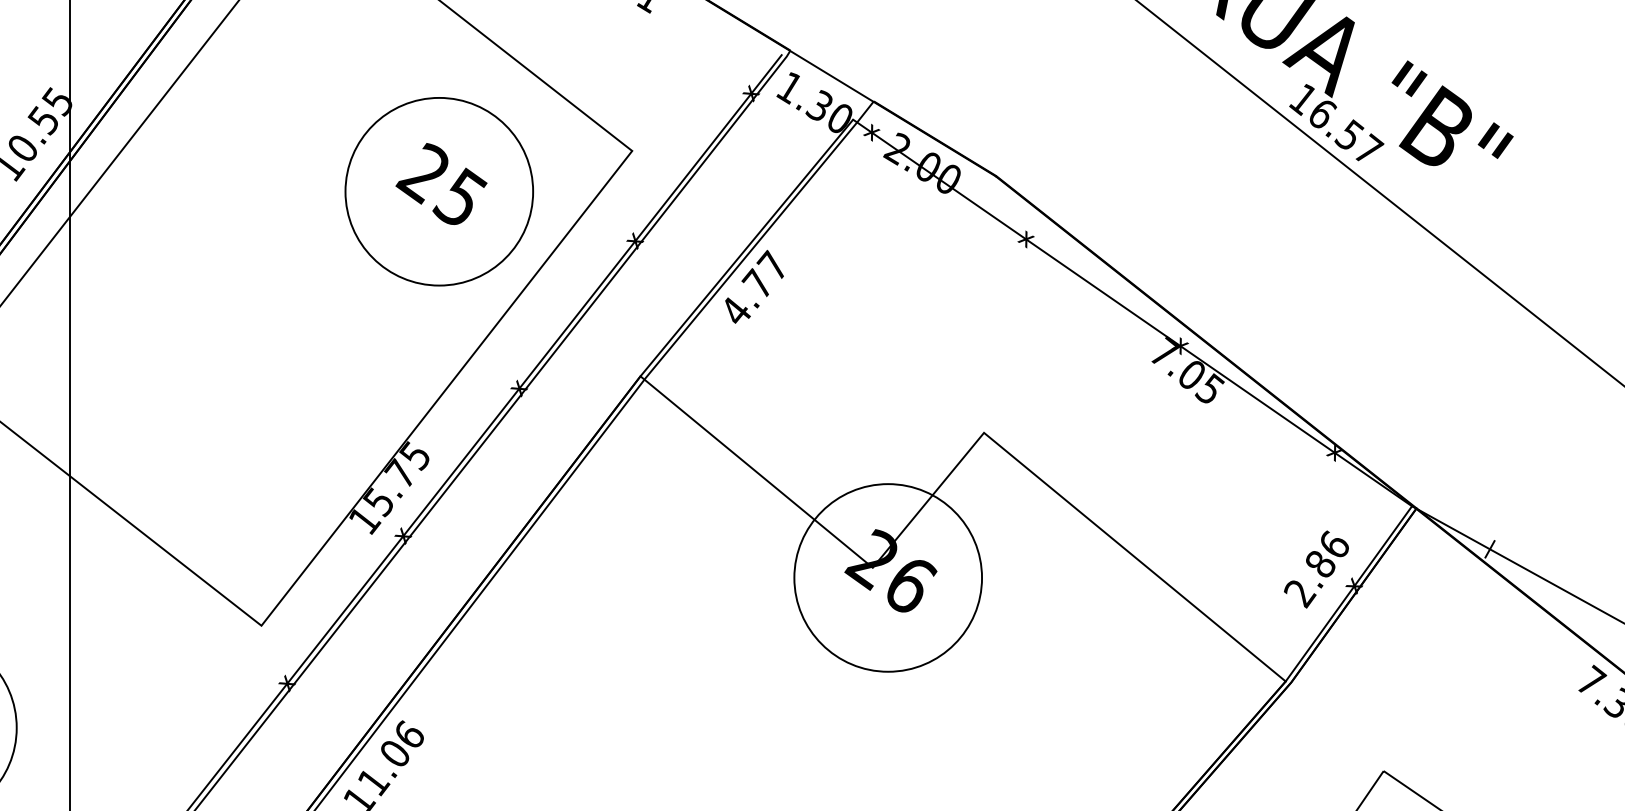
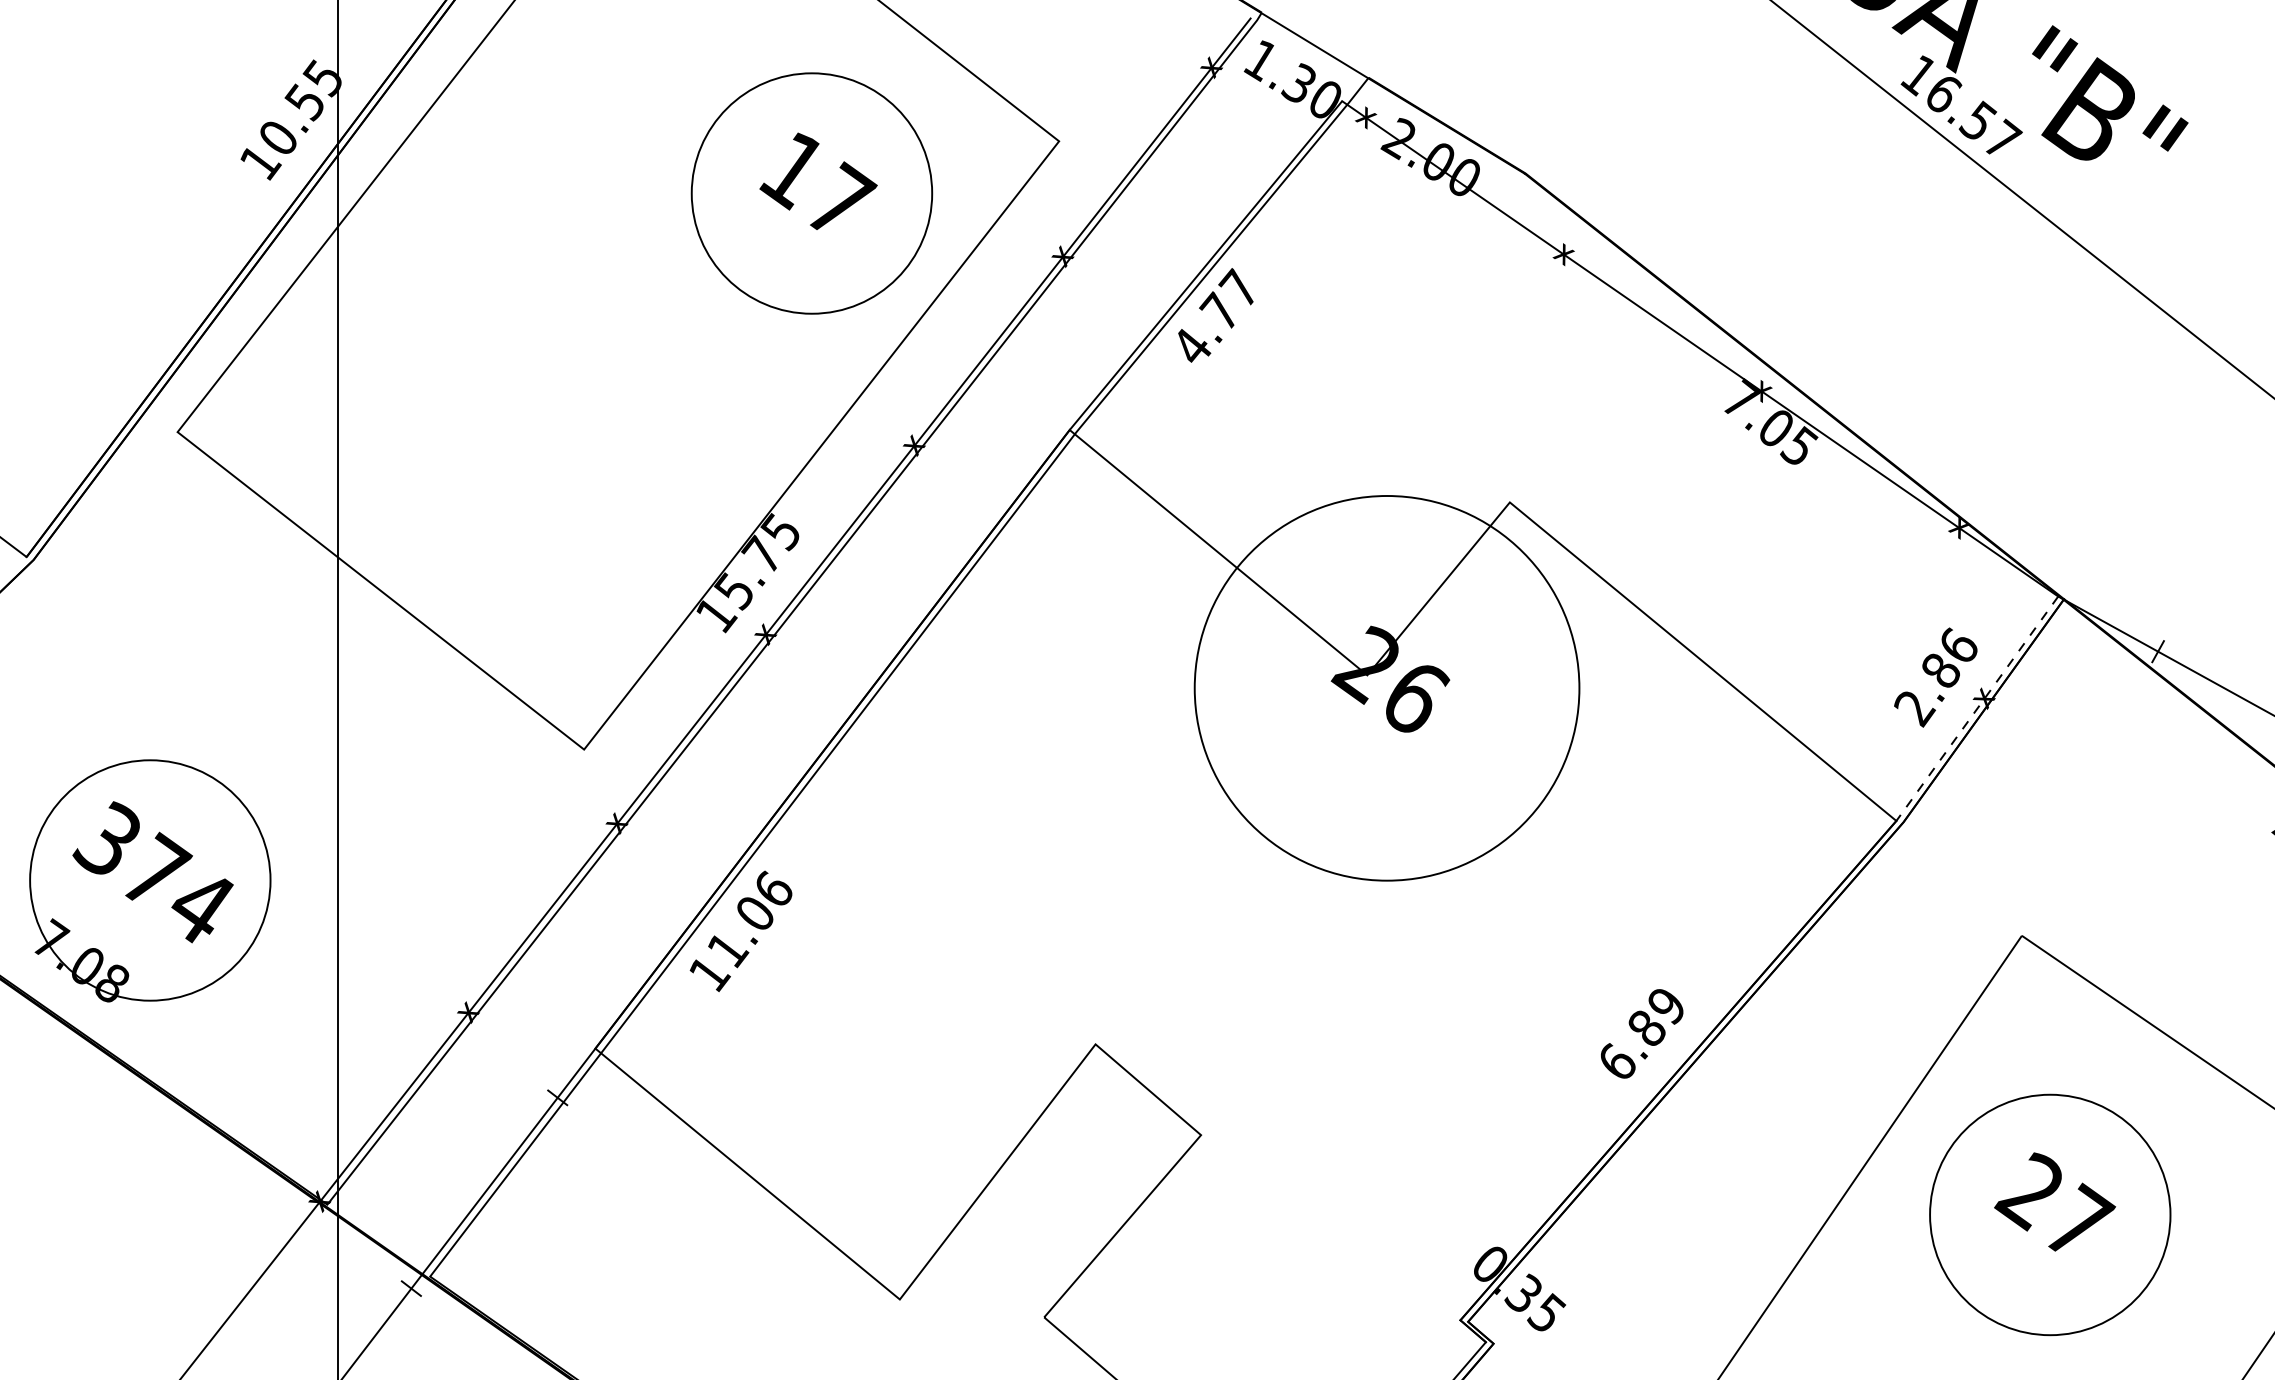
text: (442, 183) -> (816, 183), 25 -> 17
circle: (887, 578) -> (1386, 688), size x1.6
line: (1349, 594) -> (1977, 709), solid -> dashed

